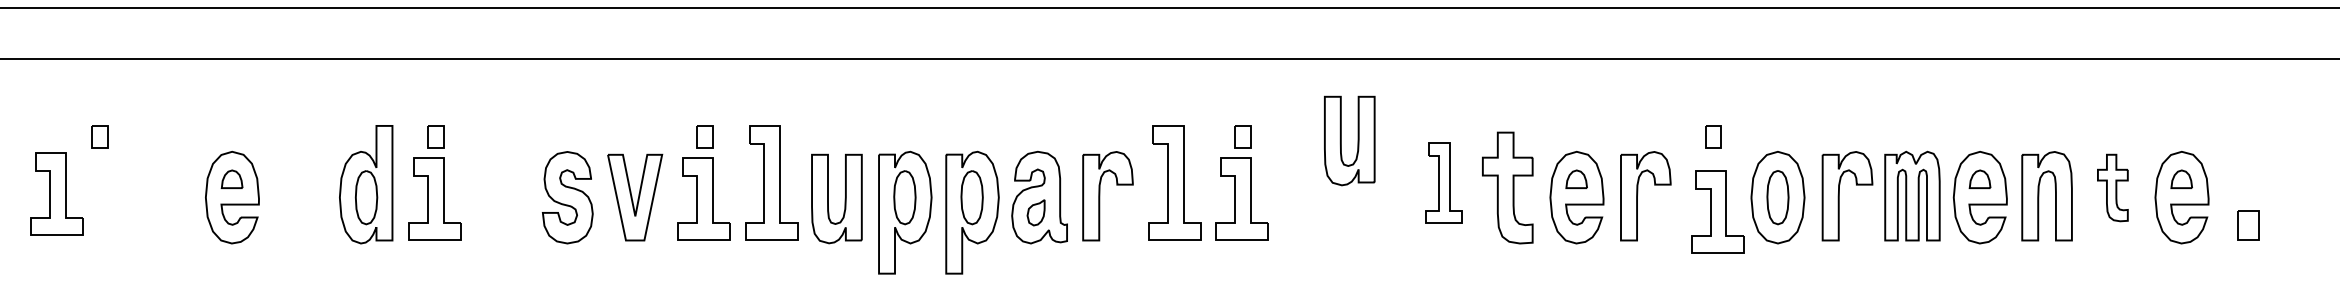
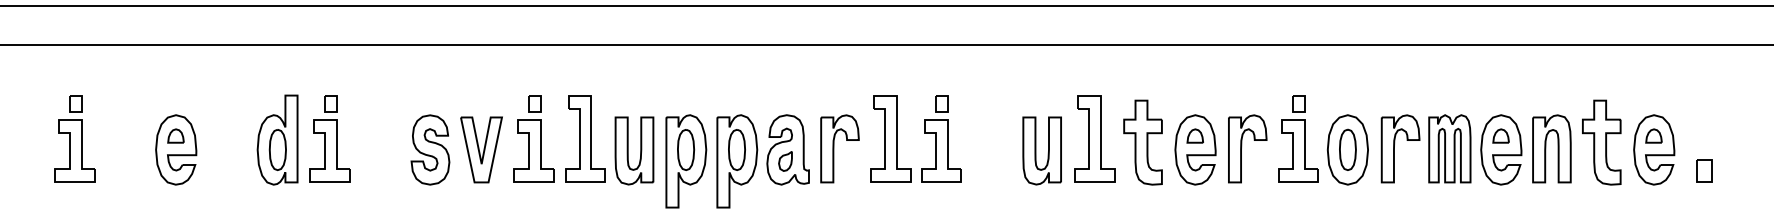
part: (1341, 140) -> (1035, 150), moved
part: (1443, 182) -> (1094, 138), size x1.43
part: (2112, 187) -> (1601, 142), size x1.67
part: (56, 193) -> (74, 150), moved
part: (1717, 211) -> (1298, 150), moved

